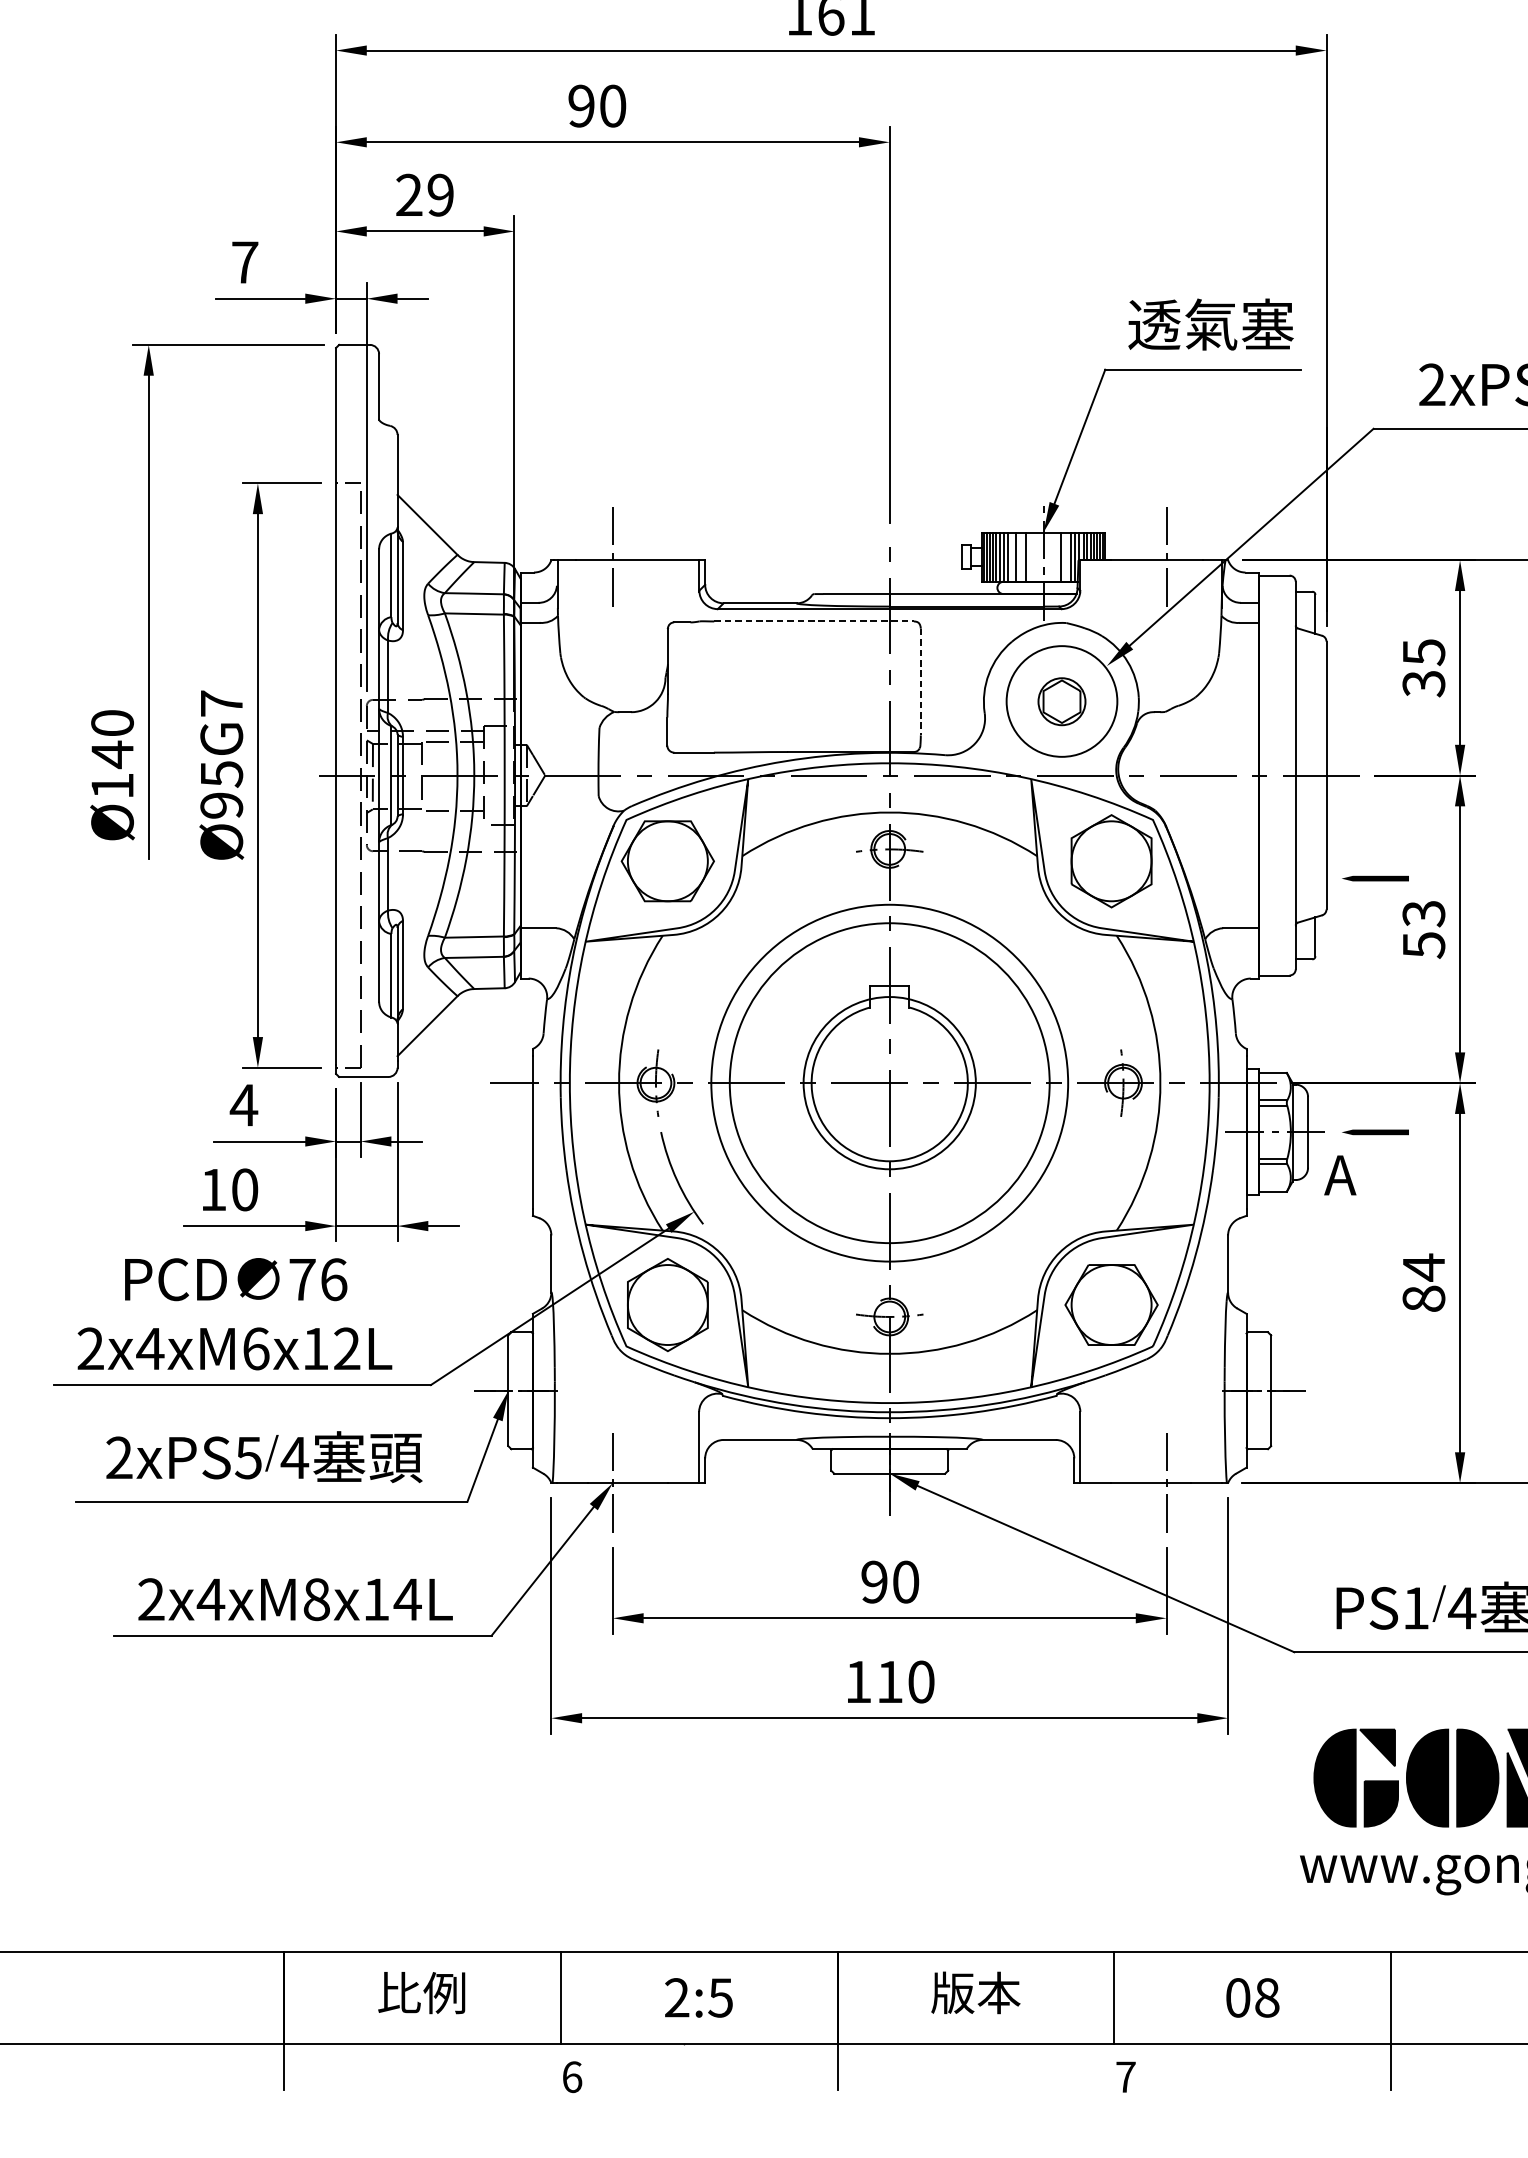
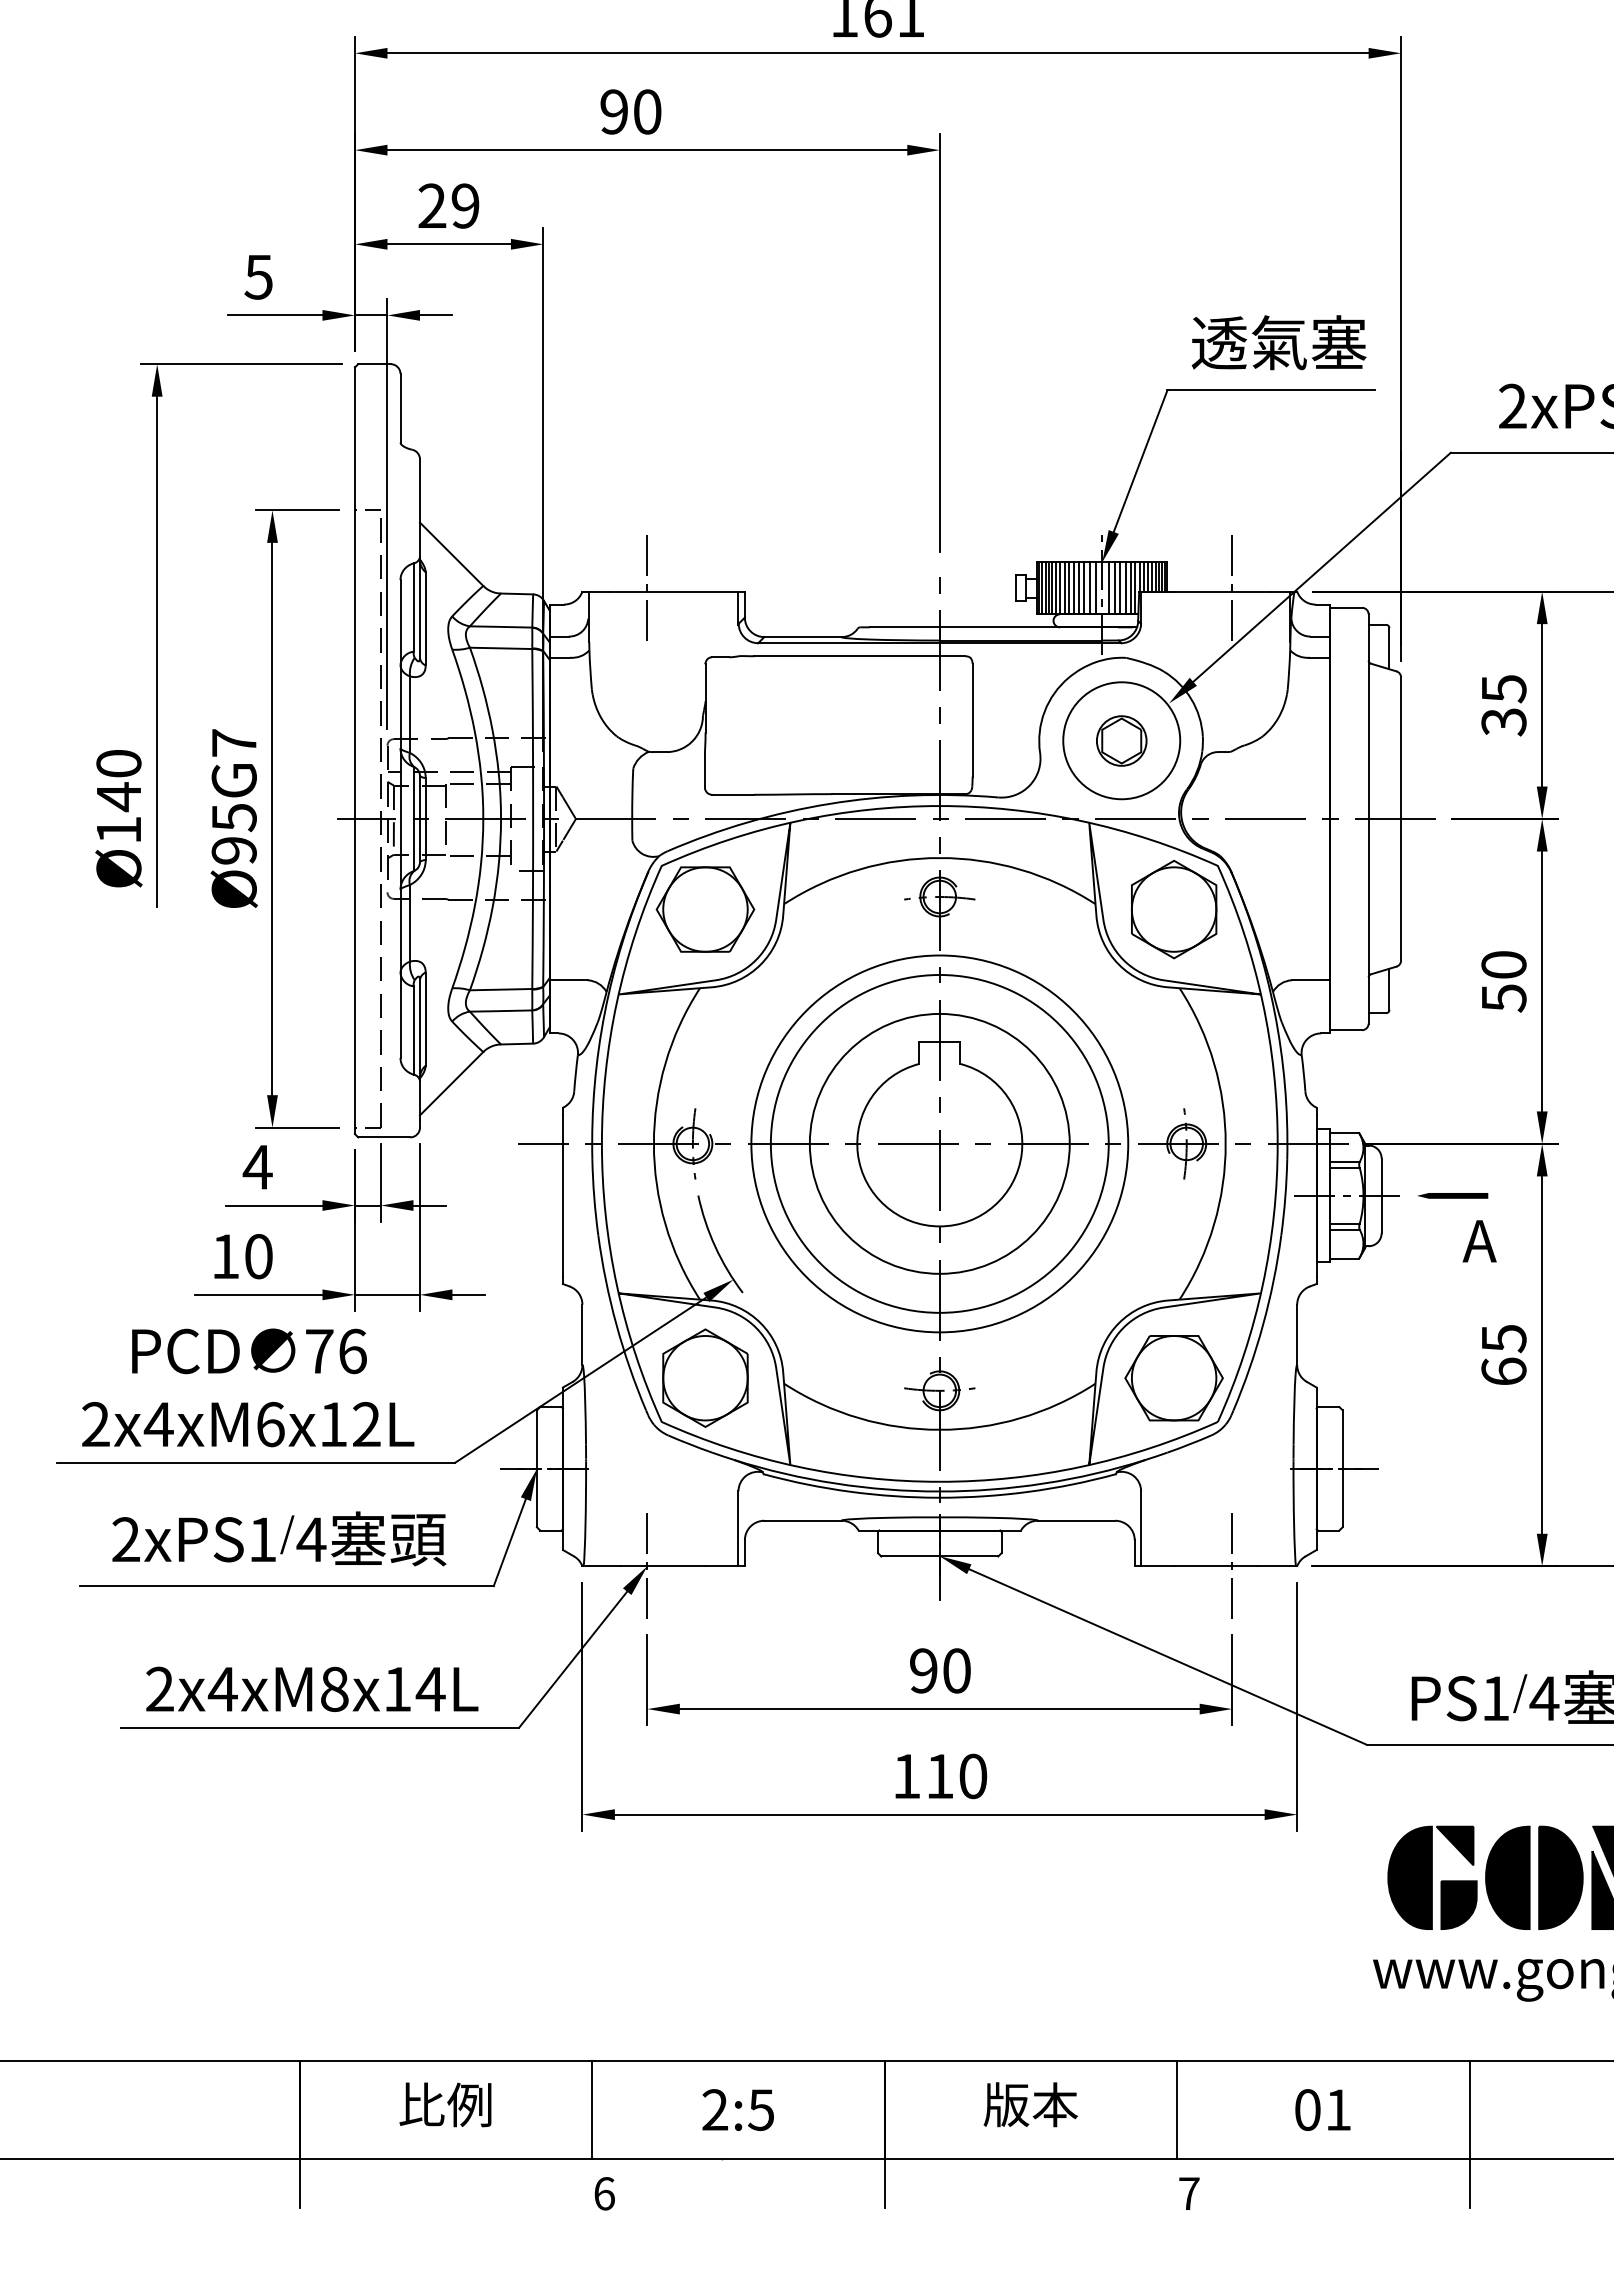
text: (244, 262) -> (258, 277), 7 -> 5
line: (1012, 557) -> (1069, 588), added
line: (1021, 557) -> (1078, 588), added
line: (1031, 557) -> (1089, 588), added
line: (1037, 557) -> (1095, 588), added
line: (1049, 557) -> (1108, 588), added
line: (1055, 557) -> (1114, 588), added
line: (1065, 557) -> (1125, 588), added
line: (814, 621) -> (860, 656), dashed -> solid
line: (920, 682) -> (972, 720), dashed -> solid
line: (1375, 878) -> (1452, 927), removed
text: (1423, 914) -> (1503, 965), 53 -> 50
circle: (889, 1082) -> (939, 1143), size x1.43
text: (1340, 1175) -> (1479, 1241), moved
text: (1423, 1282) -> (1503, 1354), 84 -> 65
text: (248, 1457) -> (262, 1539), 2xPS5 -> 2xPS1
text: (1267, 1997) -> (1338, 2109), 08 -> 01

